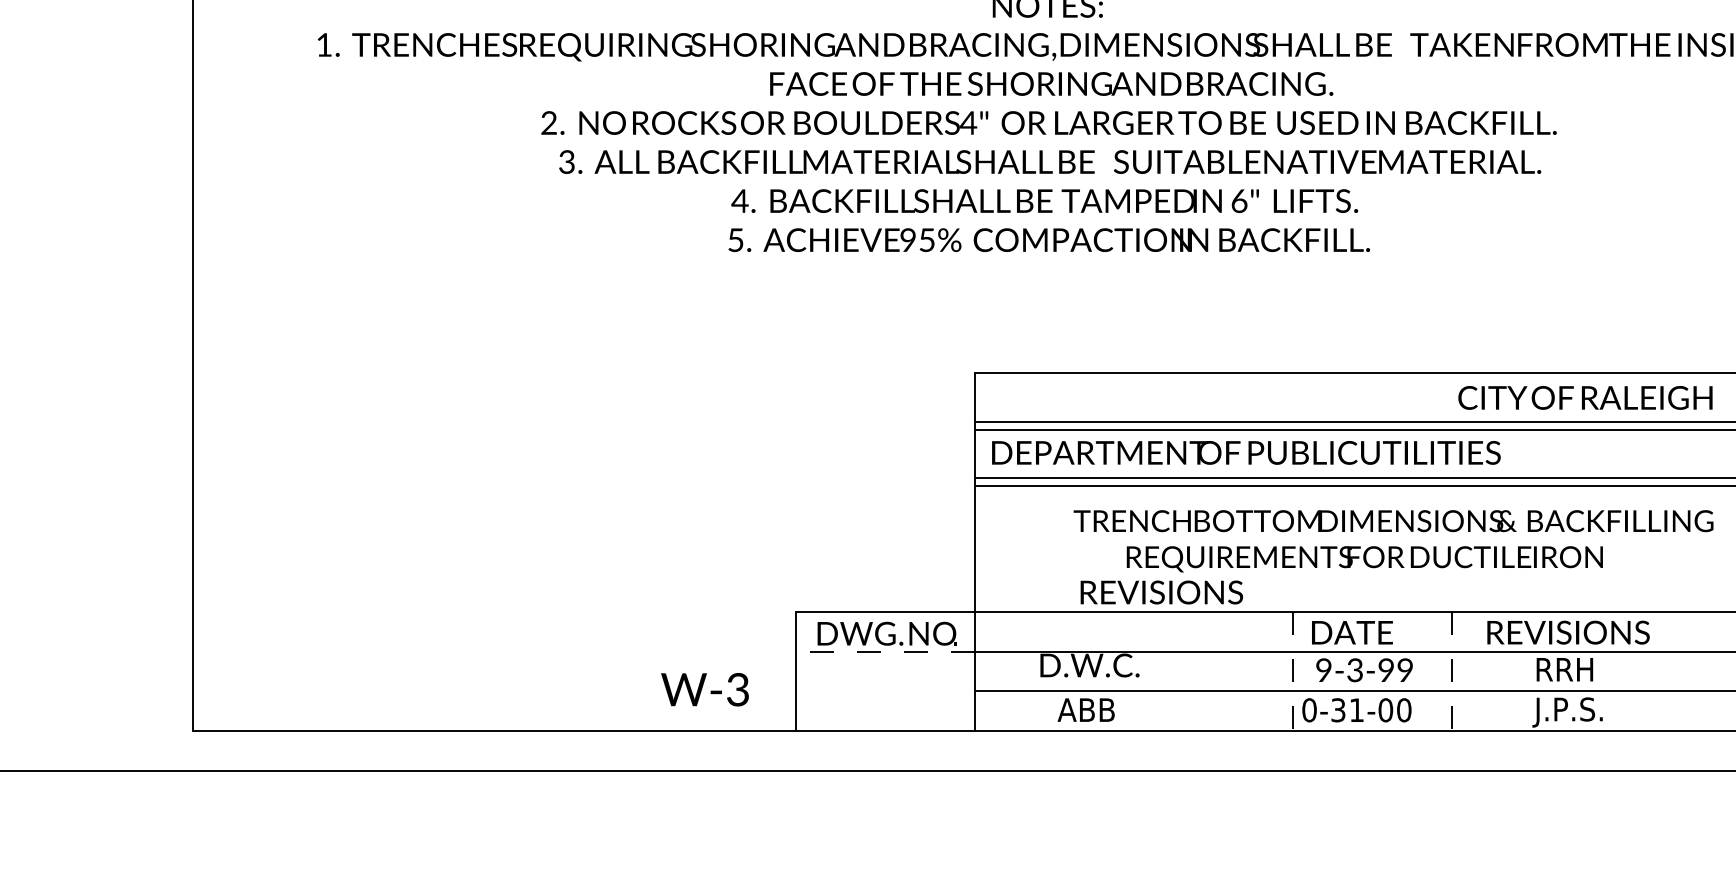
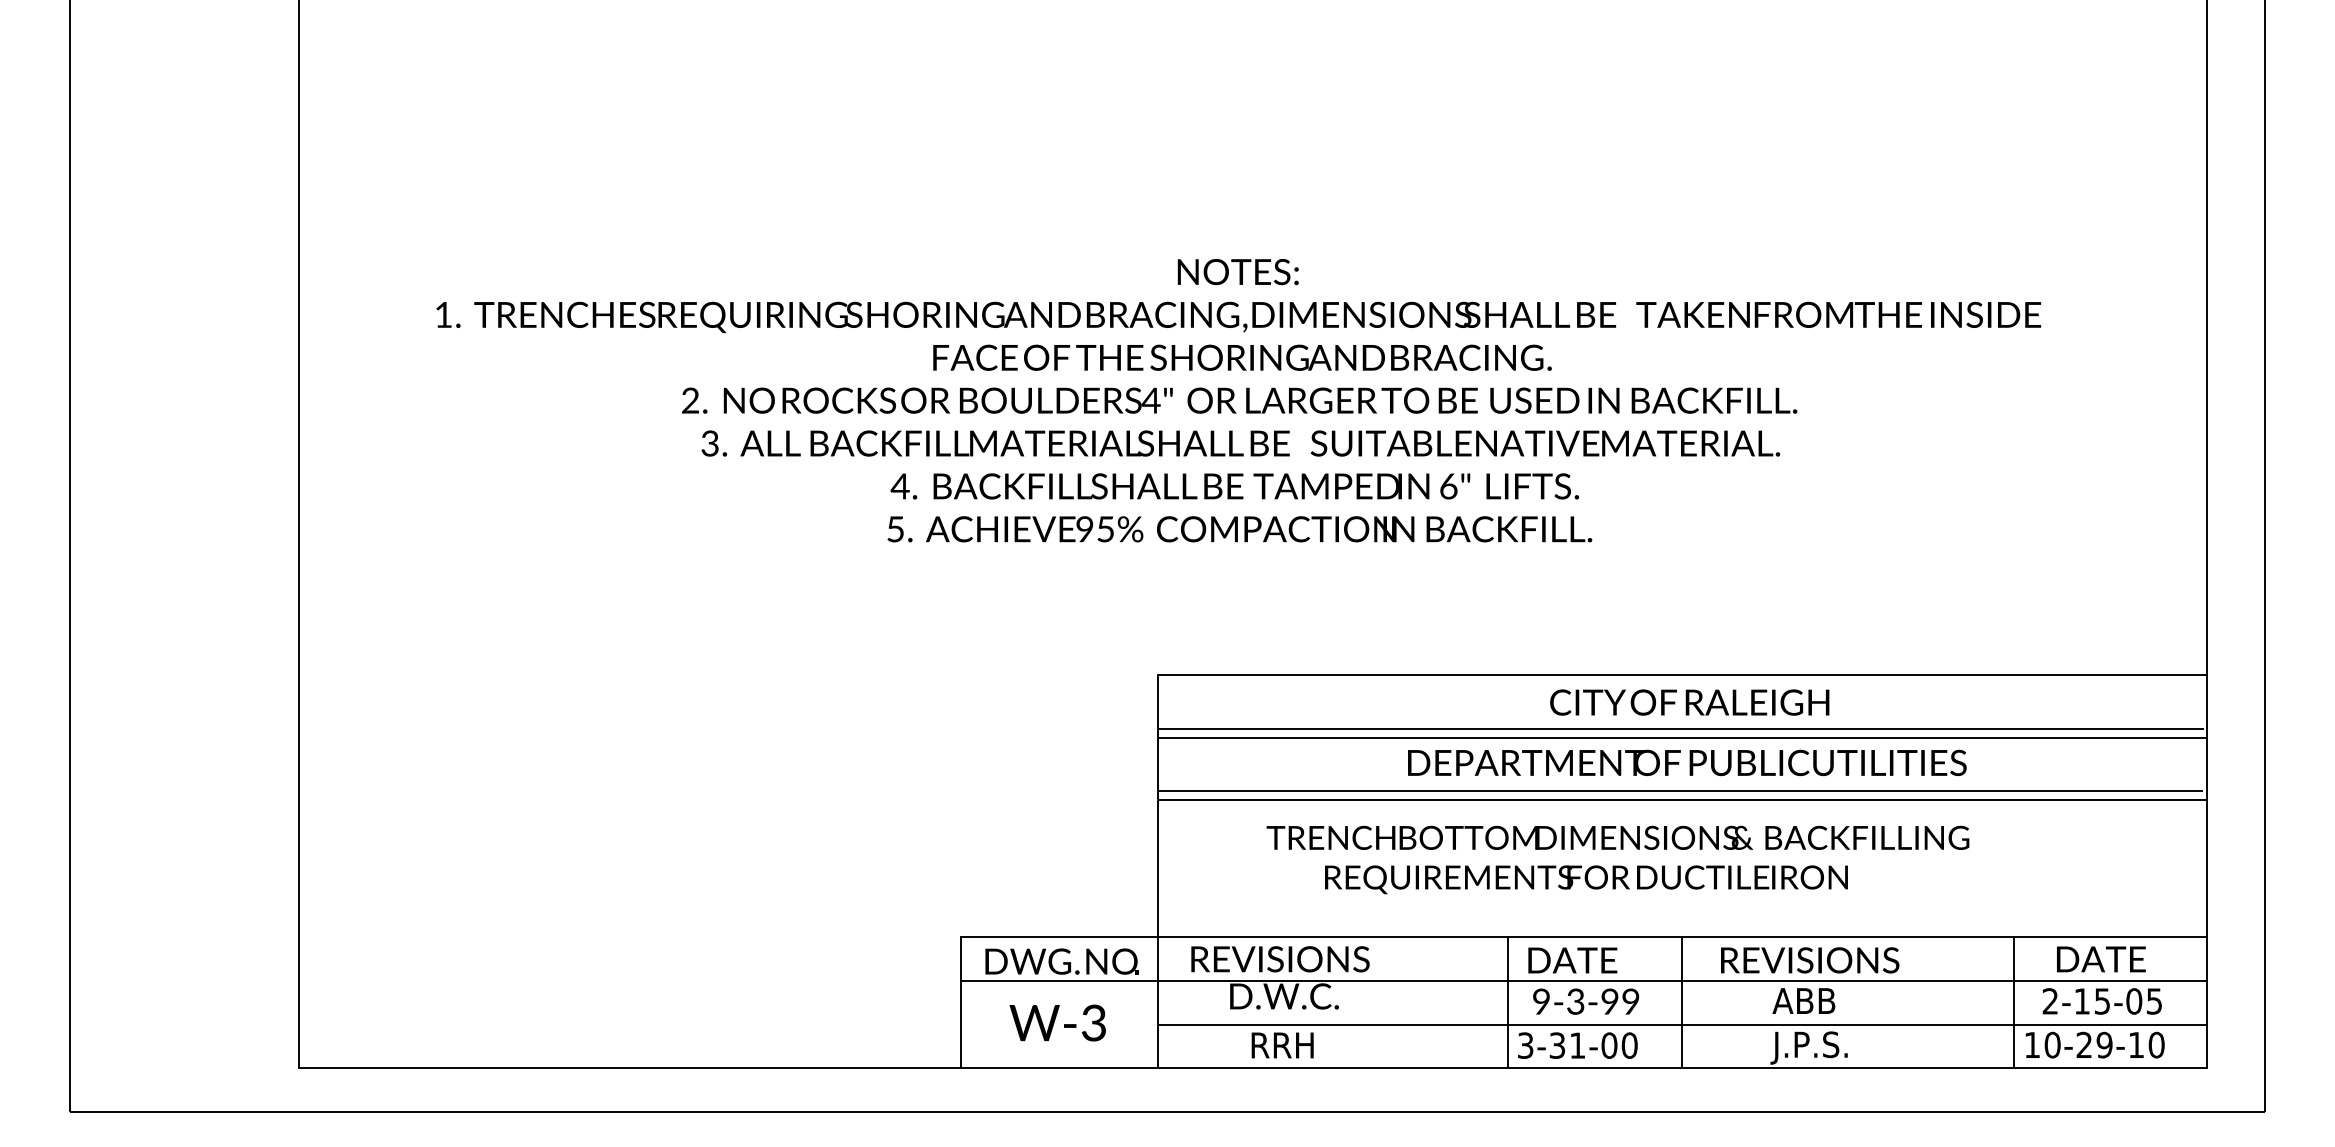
text: (1585, 397) -> (1689, 702), moved
text: (1246, 452) -> (1687, 762), moved
text: (1161, 592) -> (1280, 959), moved
line: (885, 651) -> (1059, 981), dashed -> solid
text: (1563, 669) -> (1804, 1000), RRH -> ABB
line: (1292, 671) -> (1507, 1002), dashed -> solid
line: (1452, 671) -> (1682, 1002), dashed -> solid
text: (704, 689) -> (1057, 1022), moved
text: (1087, 710) -> (1281, 1045), ABB -> RRH
text: (1309, 710) -> (1525, 1045), 0-31-00 -> 3-31-00

